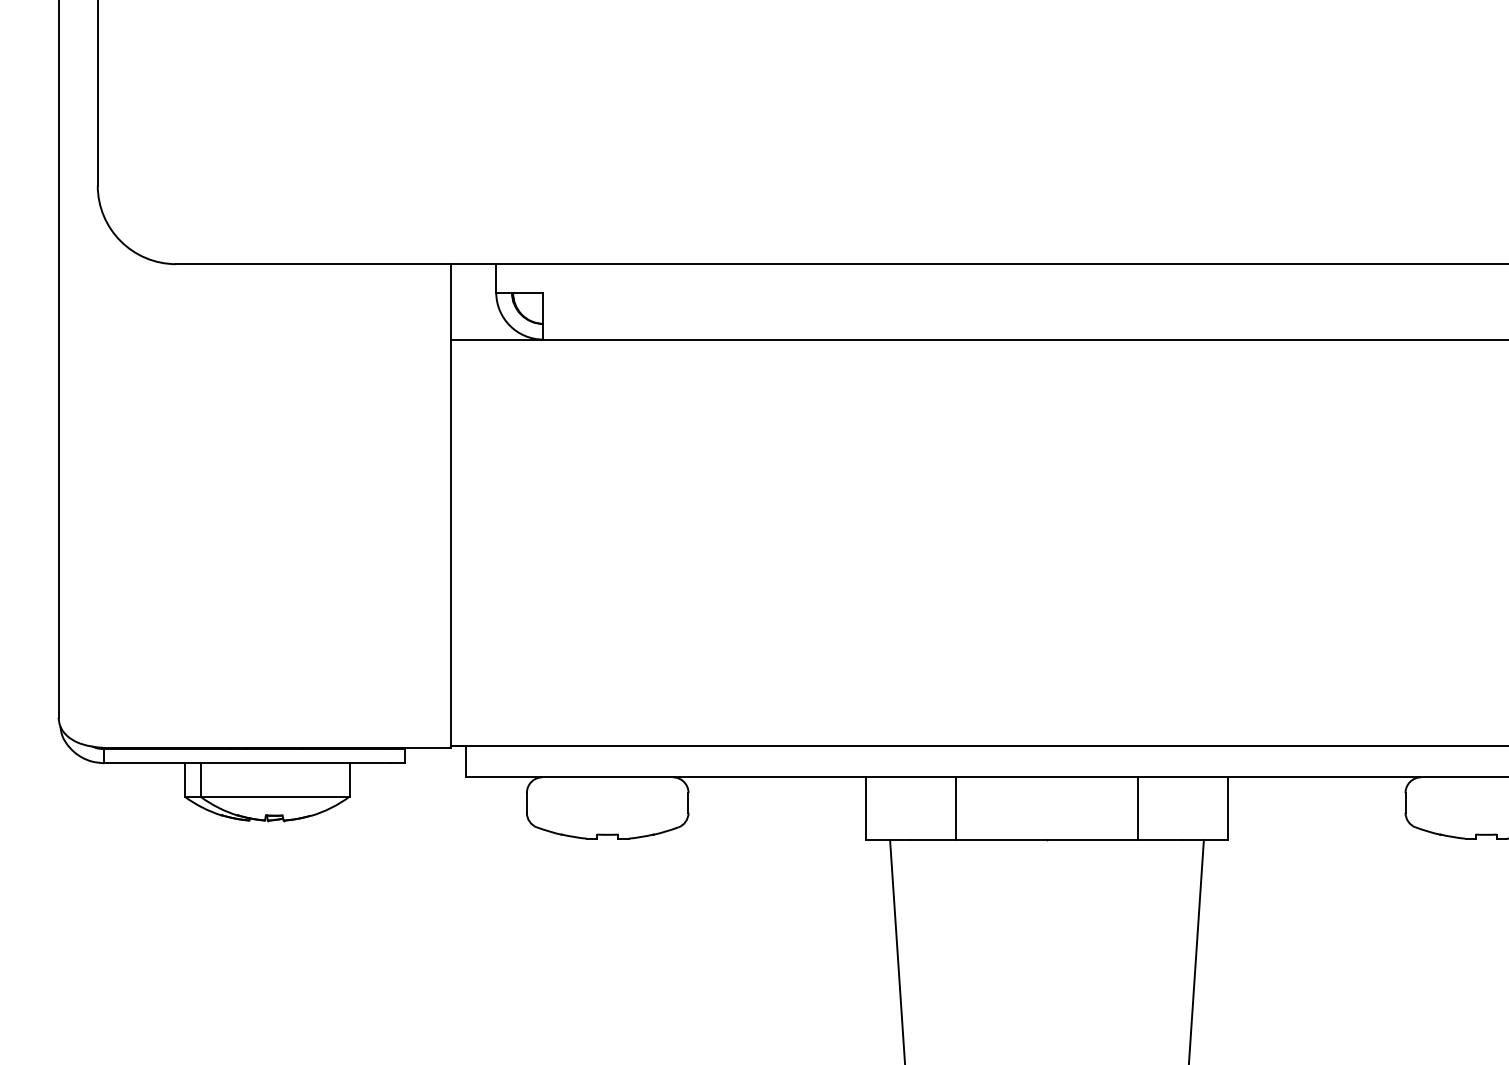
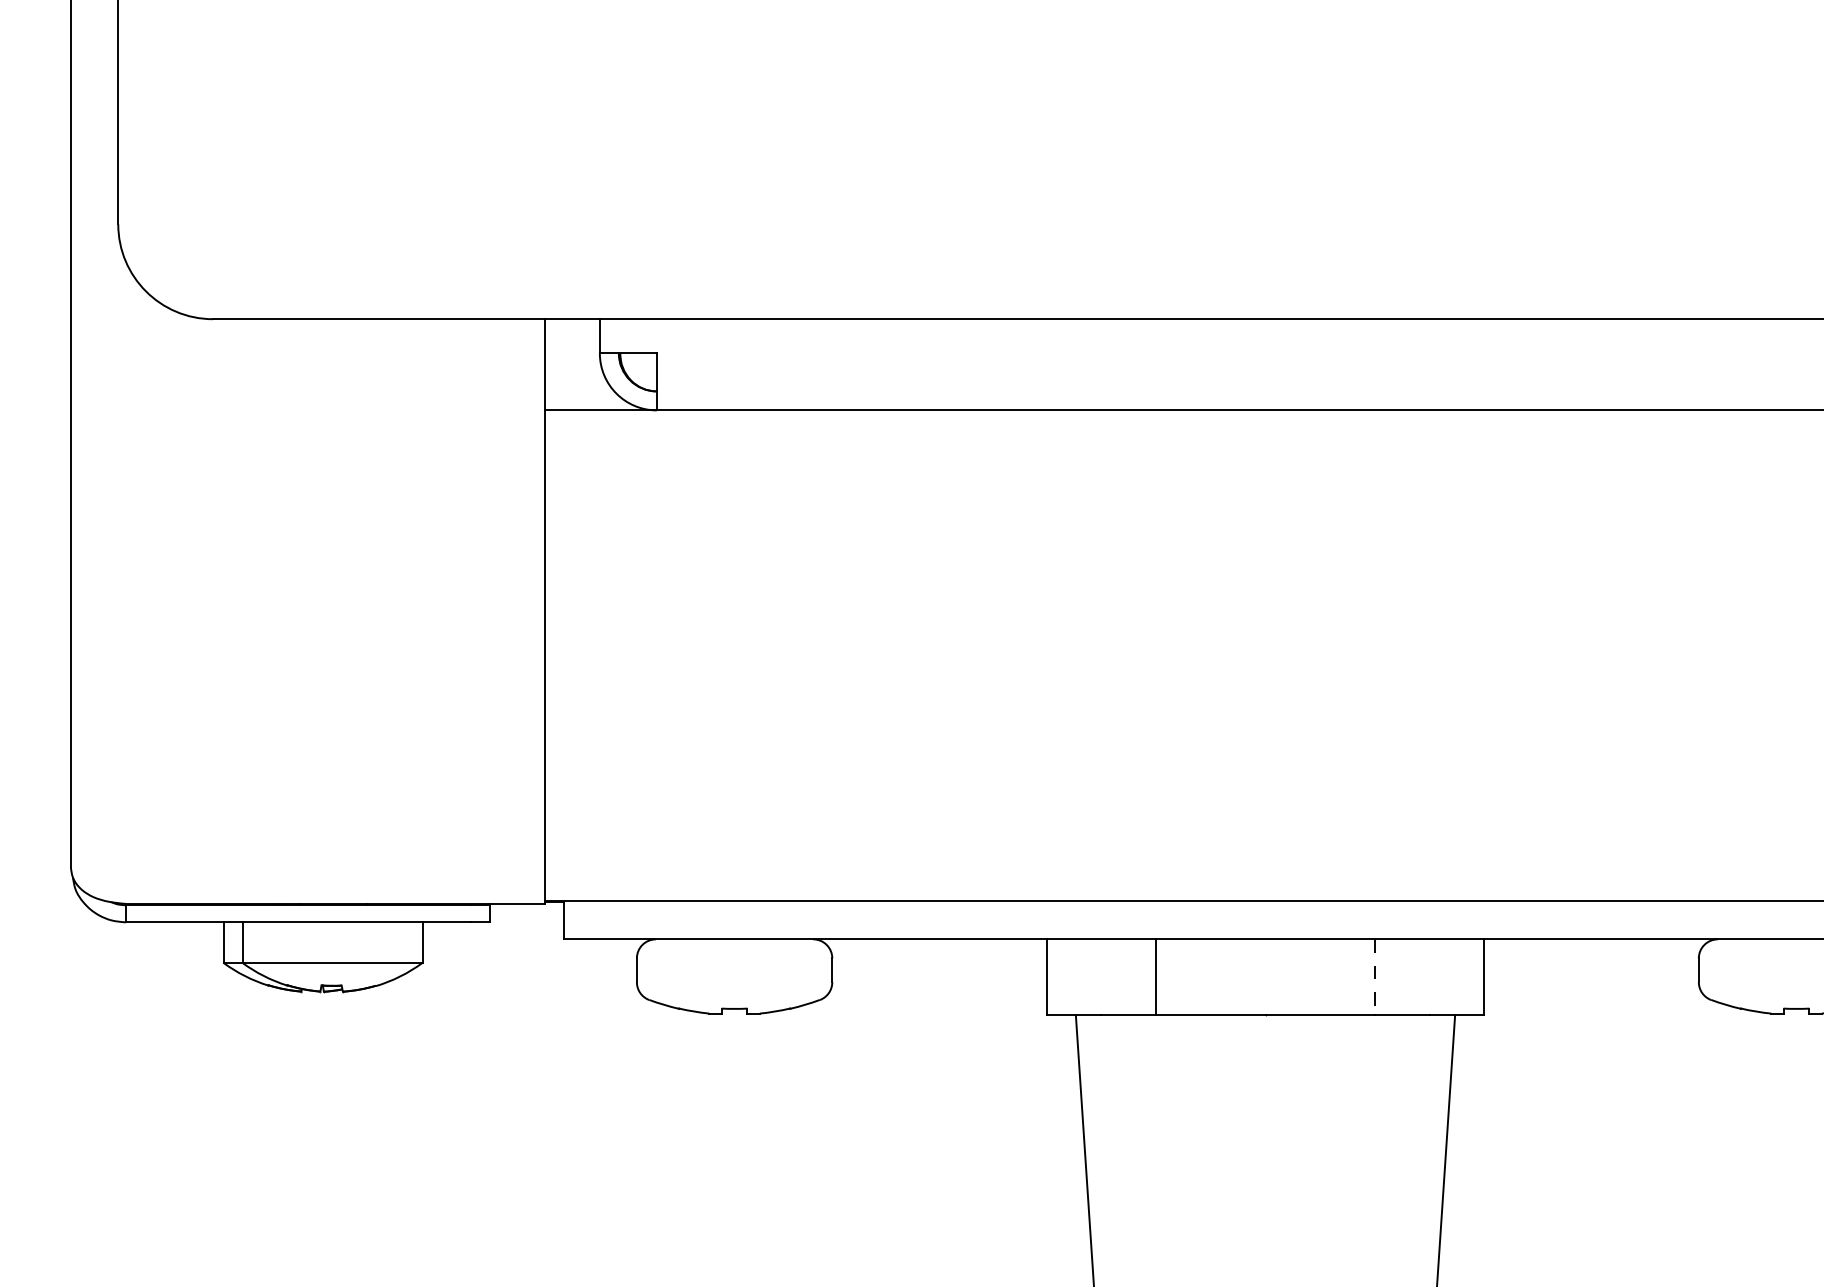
line: (1137, 808) -> (1375, 977), solid -> dashed

